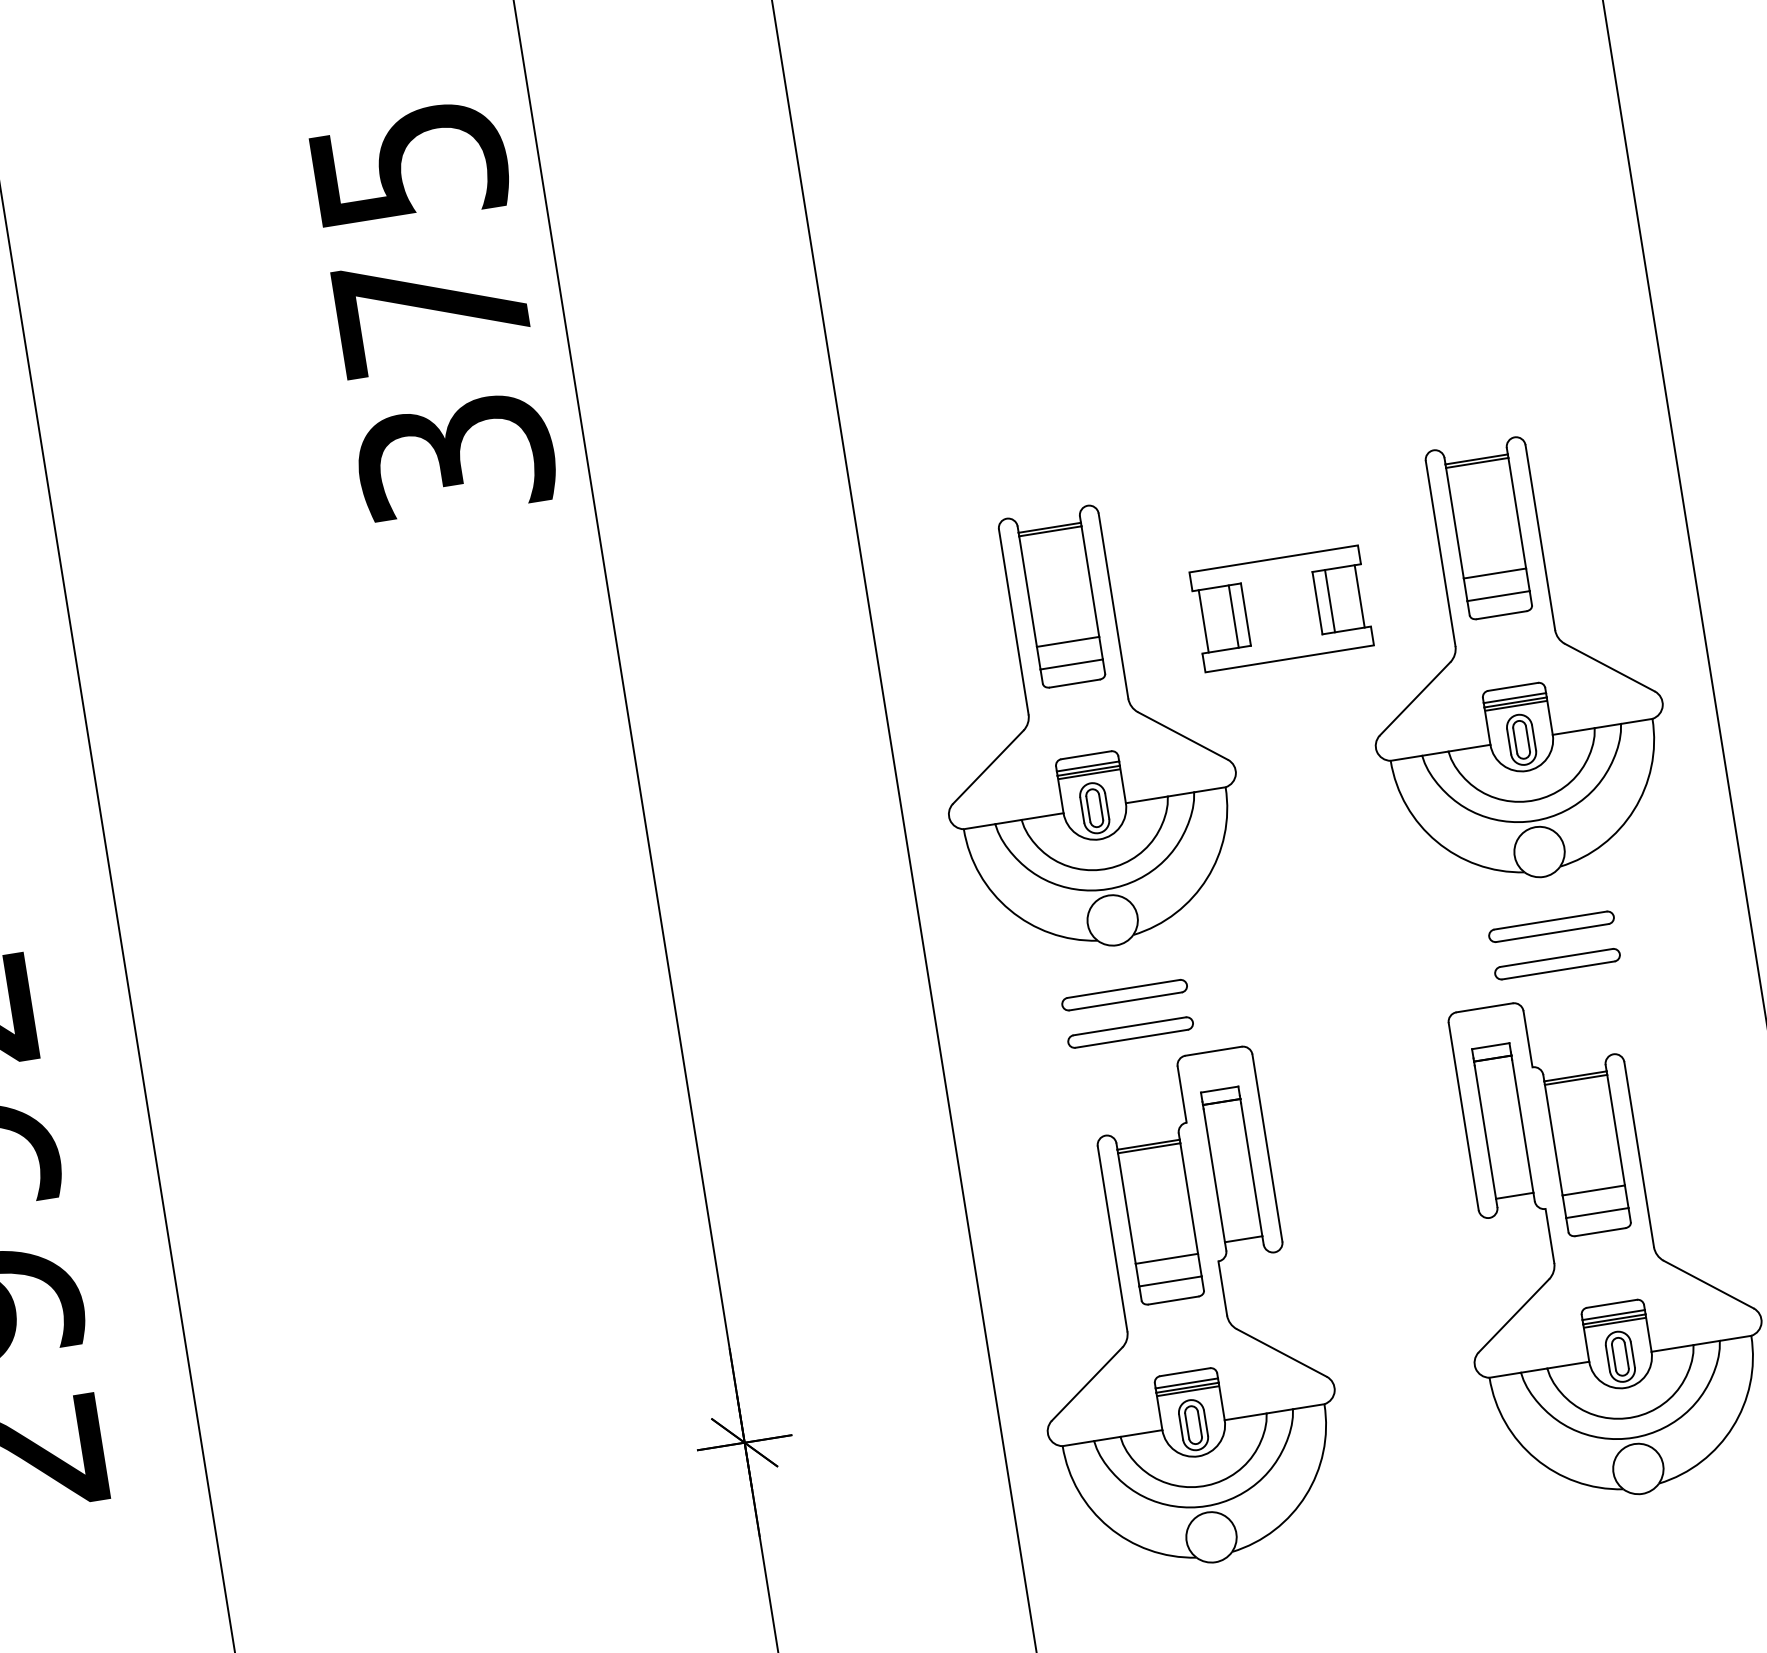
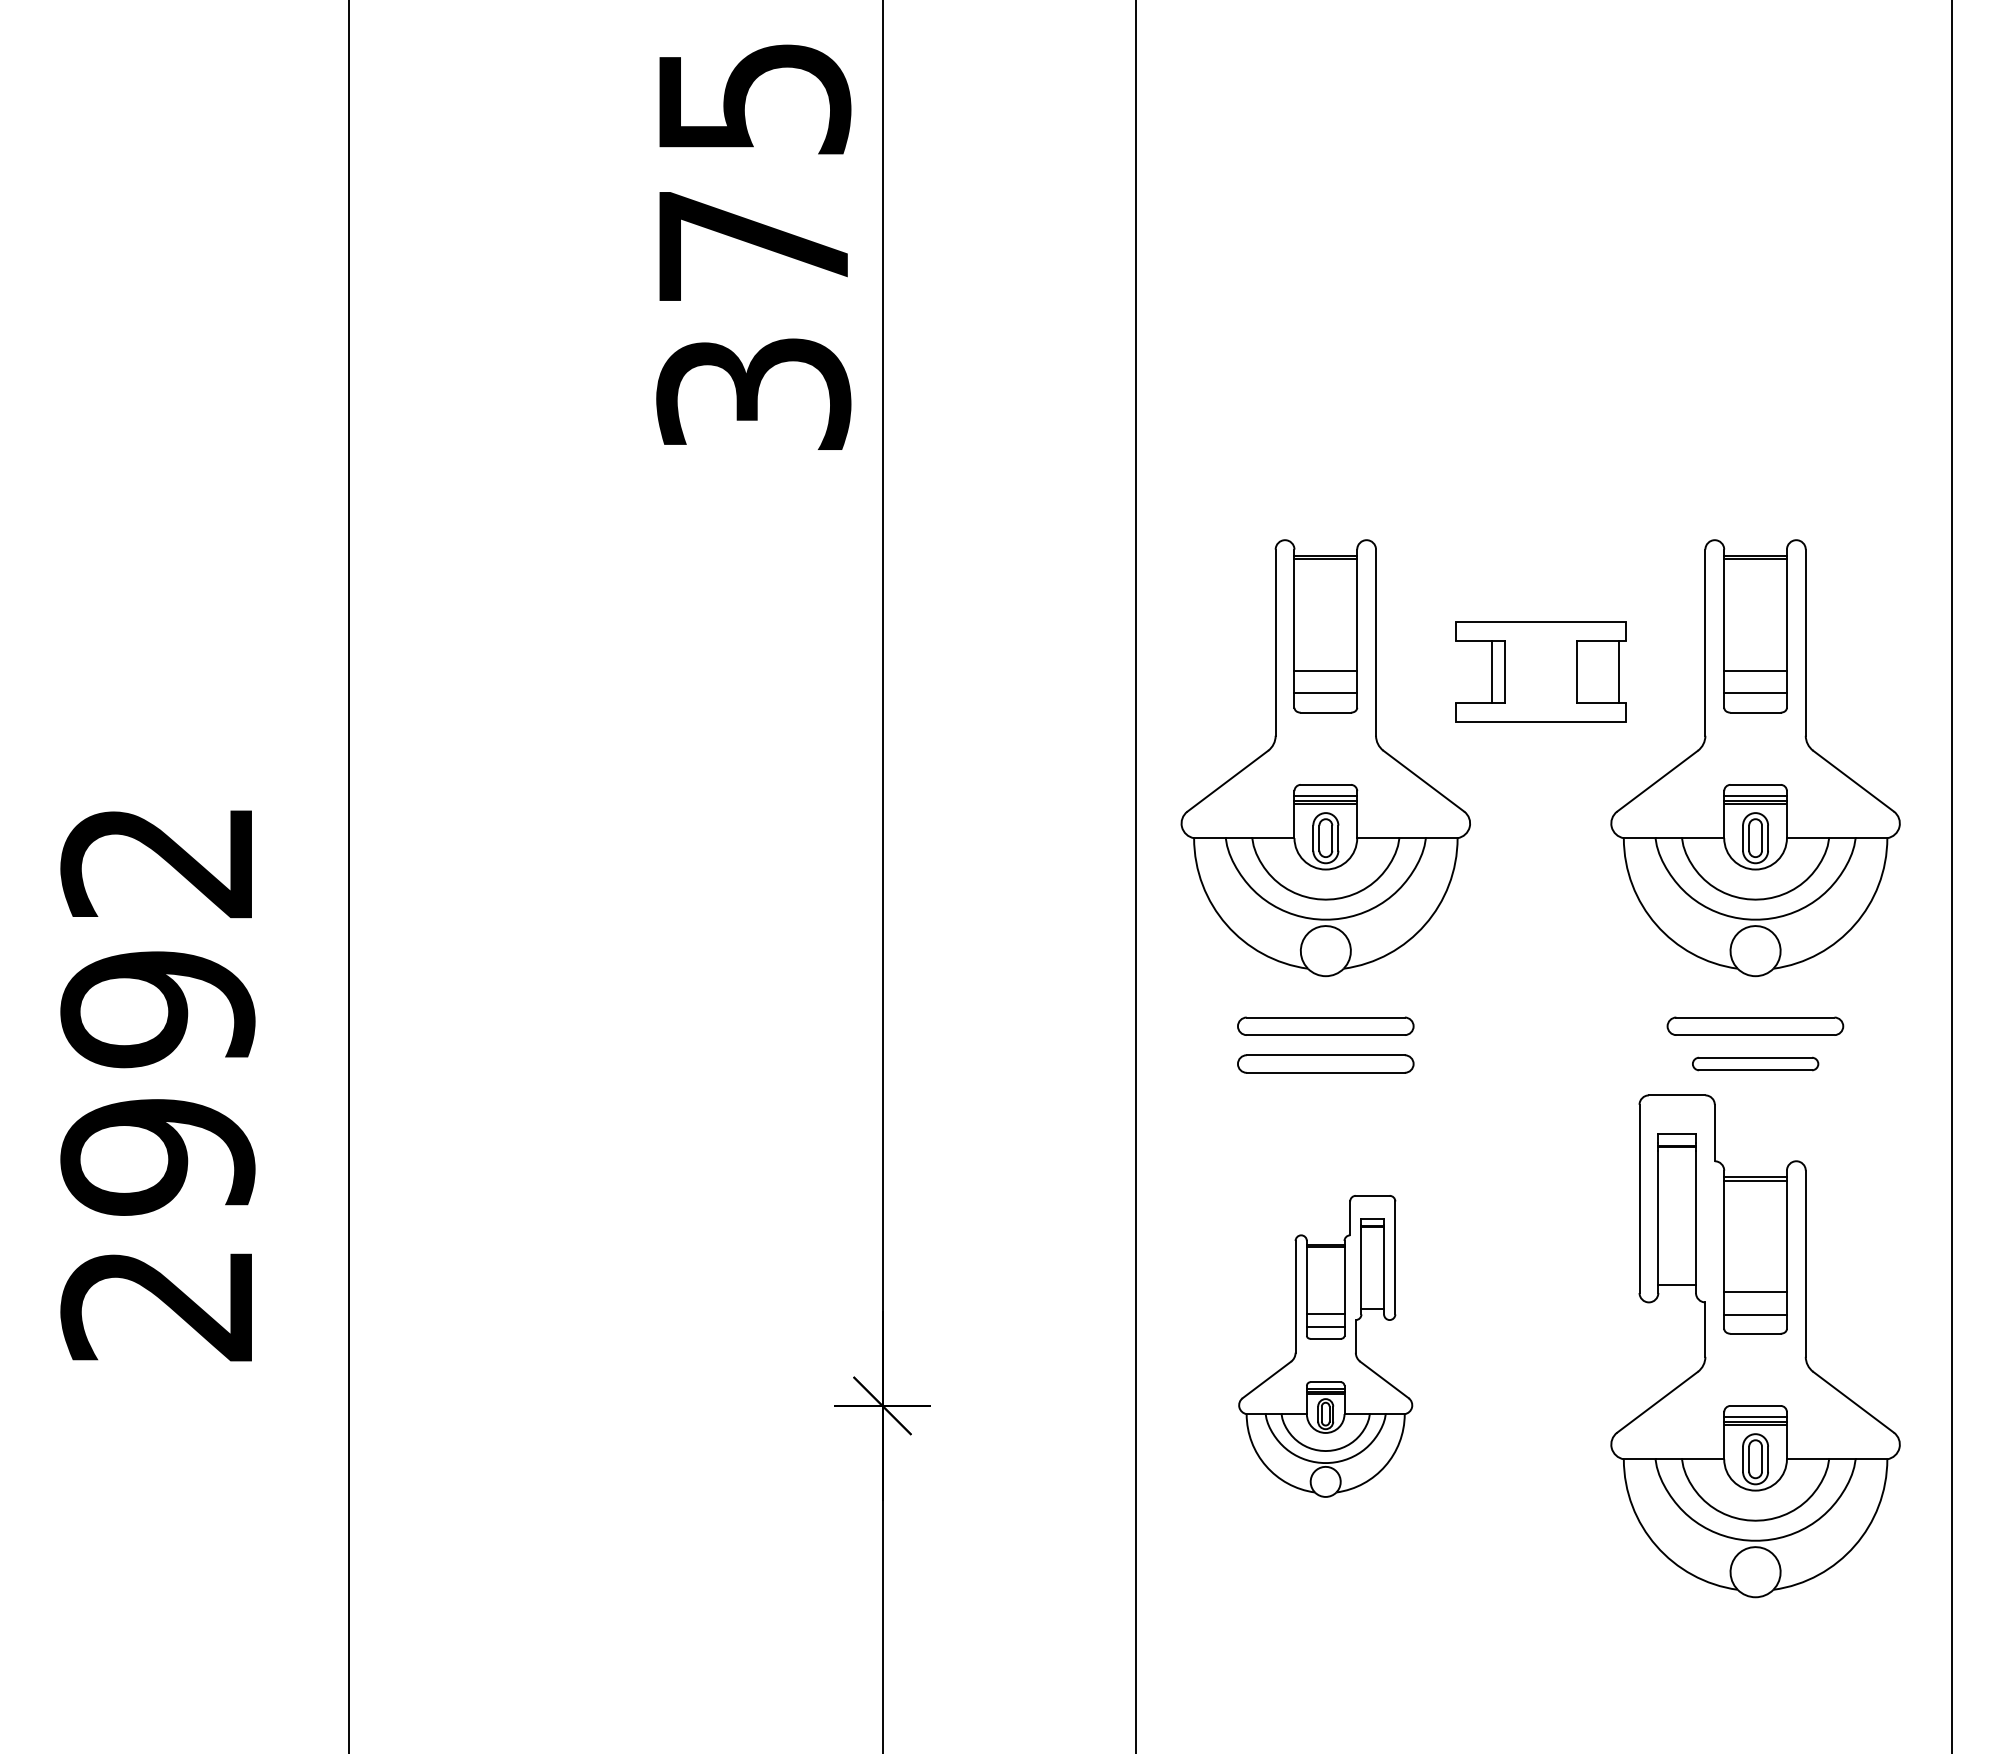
line: (1330, 600) -> (1589, 671), removed
line: (1203, 620) -> (1462, 671), removed
part: (1551, 926) -> (1755, 1026), size x1.4
part: (1124, 995) -> (1325, 1026), size x1.4
part: (1130, 1032) -> (1325, 1063), size x1.4
part: (1175, 1313) -> (1325, 1346), size x0.6

